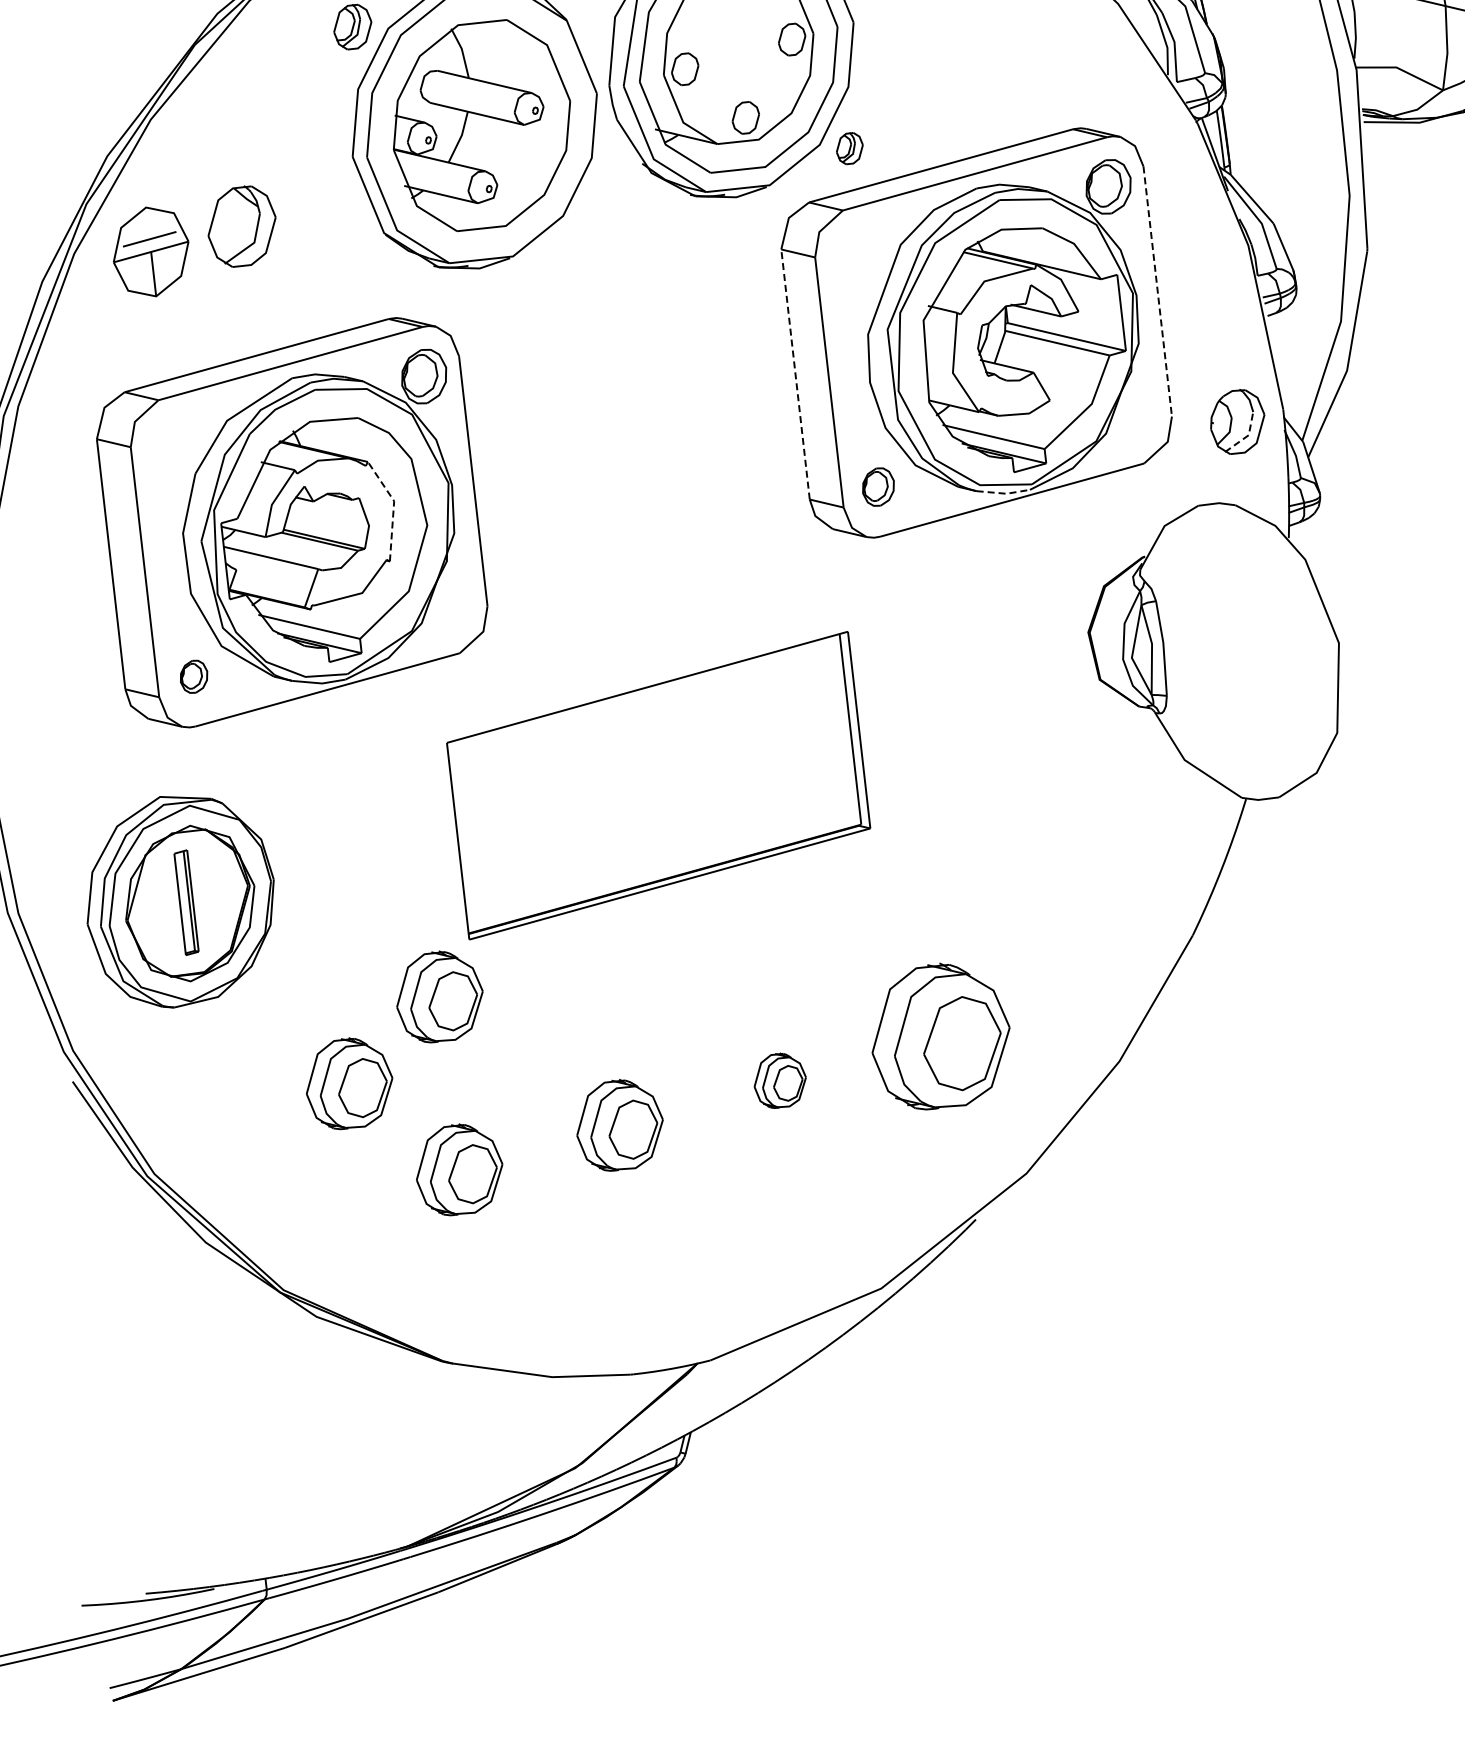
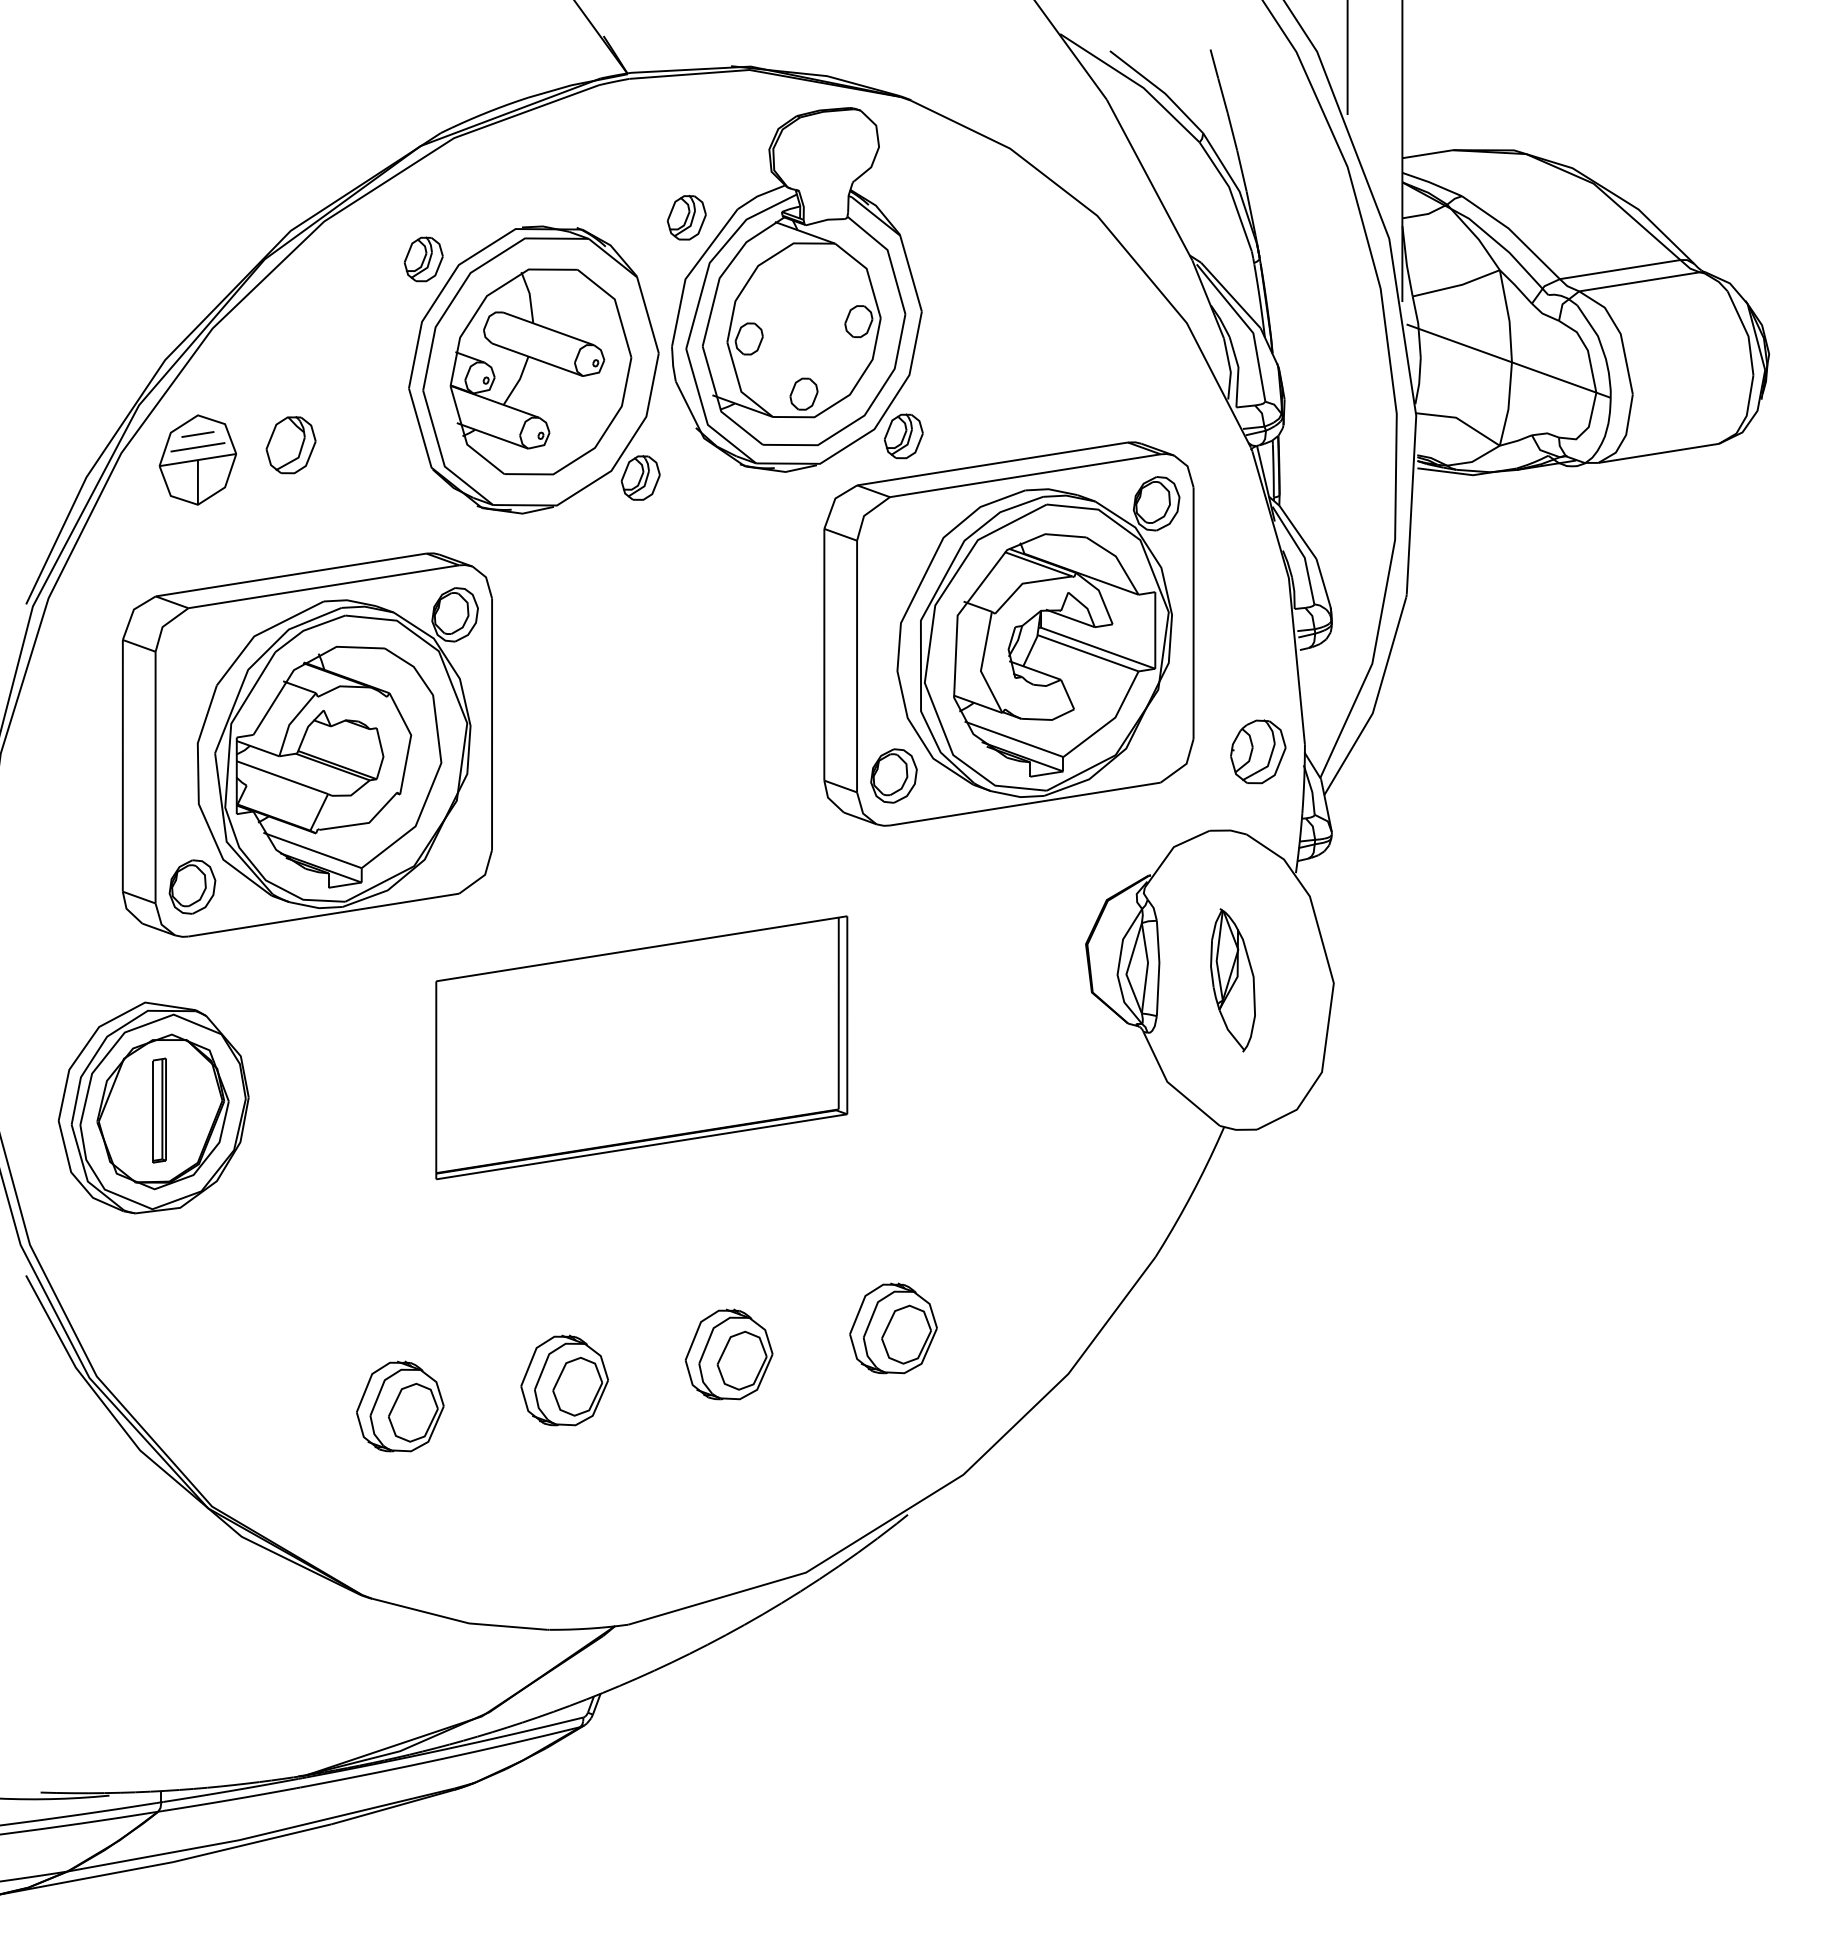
part: (849, 148) -> (903, 436), size x1.43
part: (592, 219) -> (640, 477), added
line: (147, 226) -> (197, 434), added
part: (241, 227) -> (290, 445), size x0.71
line: (1157, 291) -> (1193, 613), dashed -> solid
line: (795, 374) -> (824, 654), dashed -> solid
line: (1247, 436) -> (1266, 767), dashed -> solid
part: (877, 486) -> (893, 775), size x1.43
line: (1003, 493) -> (1017, 796), dashed -> solid
line: (394, 507) -> (410, 741), dashed -> solid
part: (1237, 651) -> (1232, 980), added
part: (194, 676) -> (192, 886), size x1.67
part: (439, 996) -> (400, 1232), removed
part: (940, 1036) -> (893, 1328), size x0.62
part: (779, 1080) -> (728, 1354), size x1.67
part: (349, 1083) -> (300, 1308), removed

